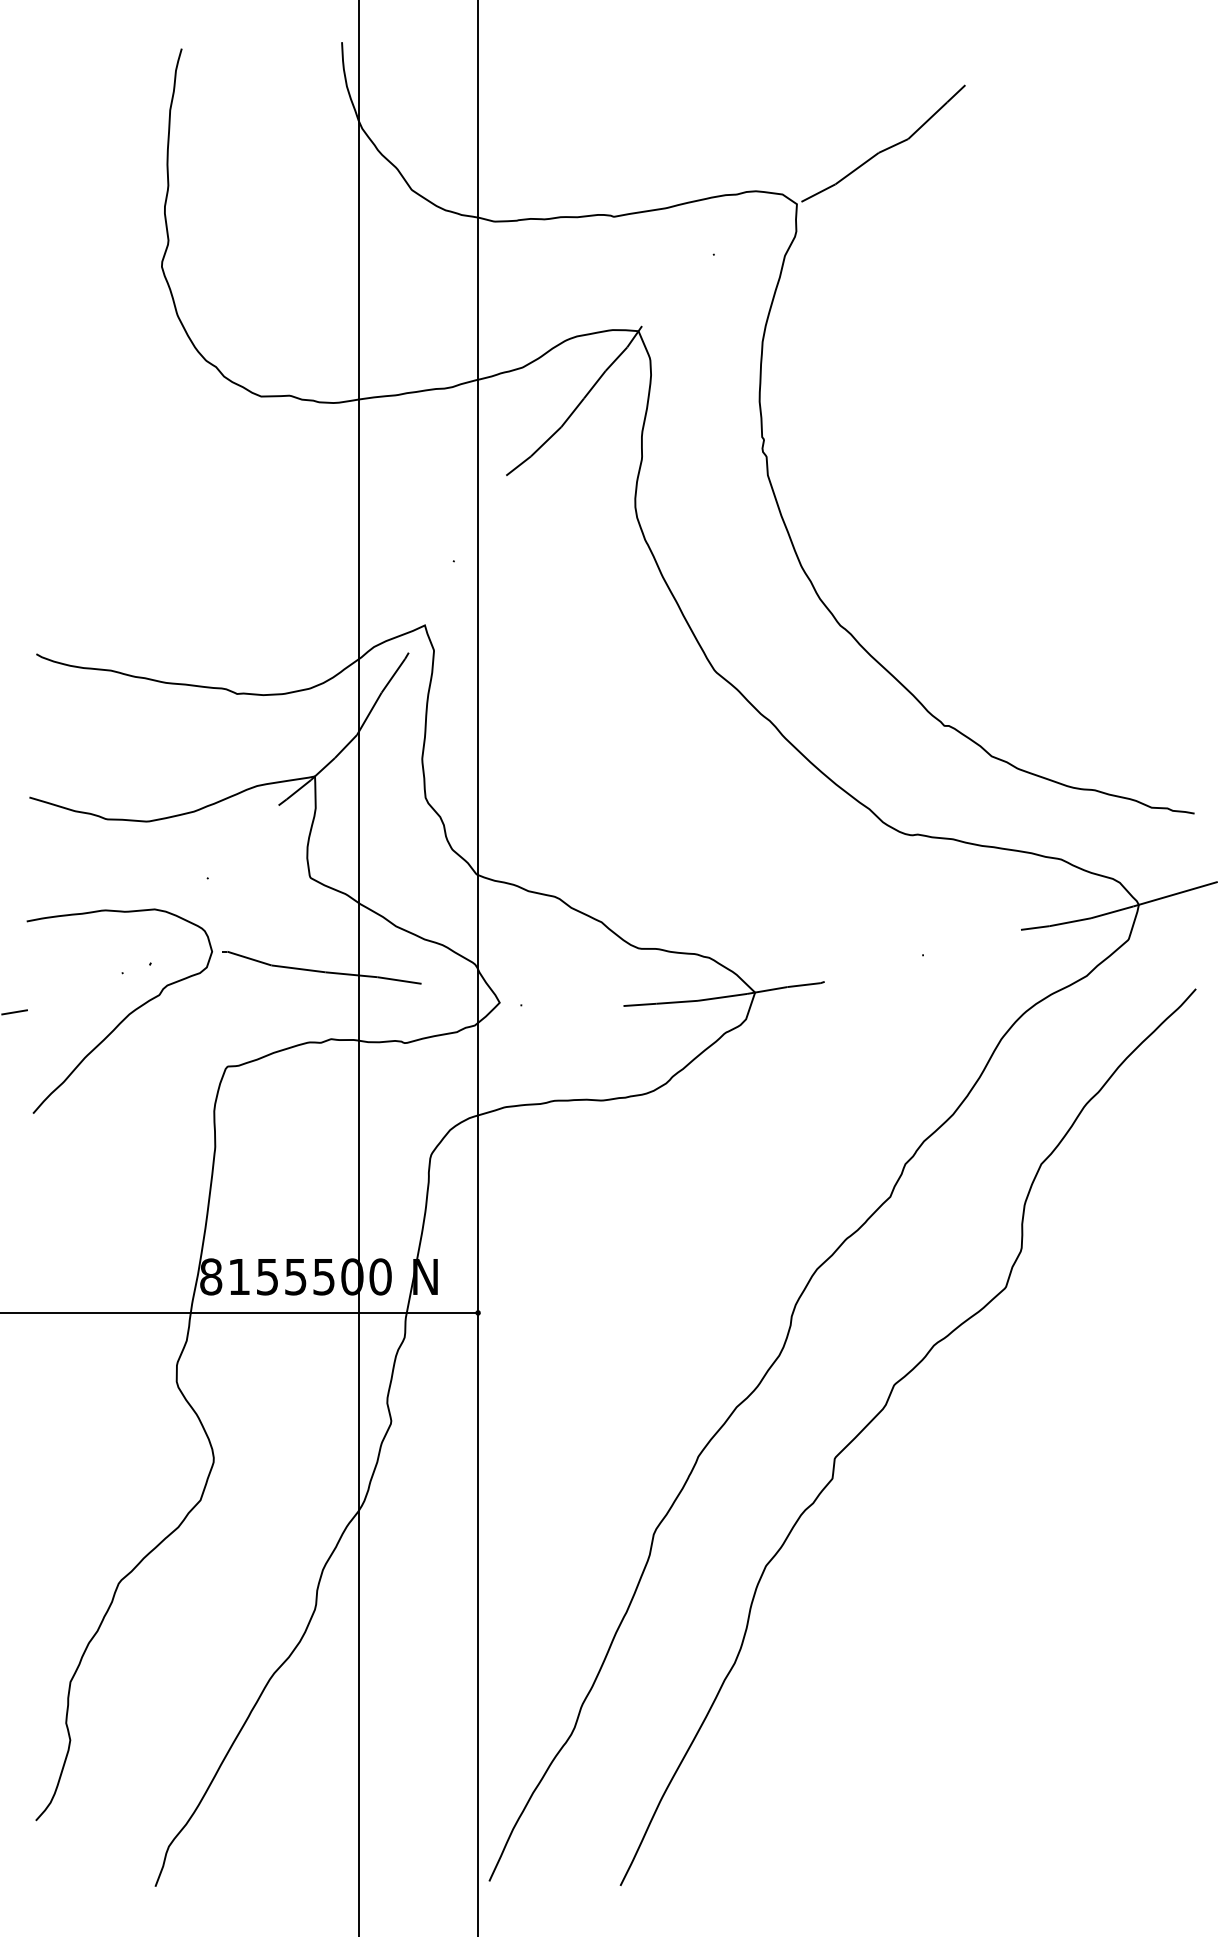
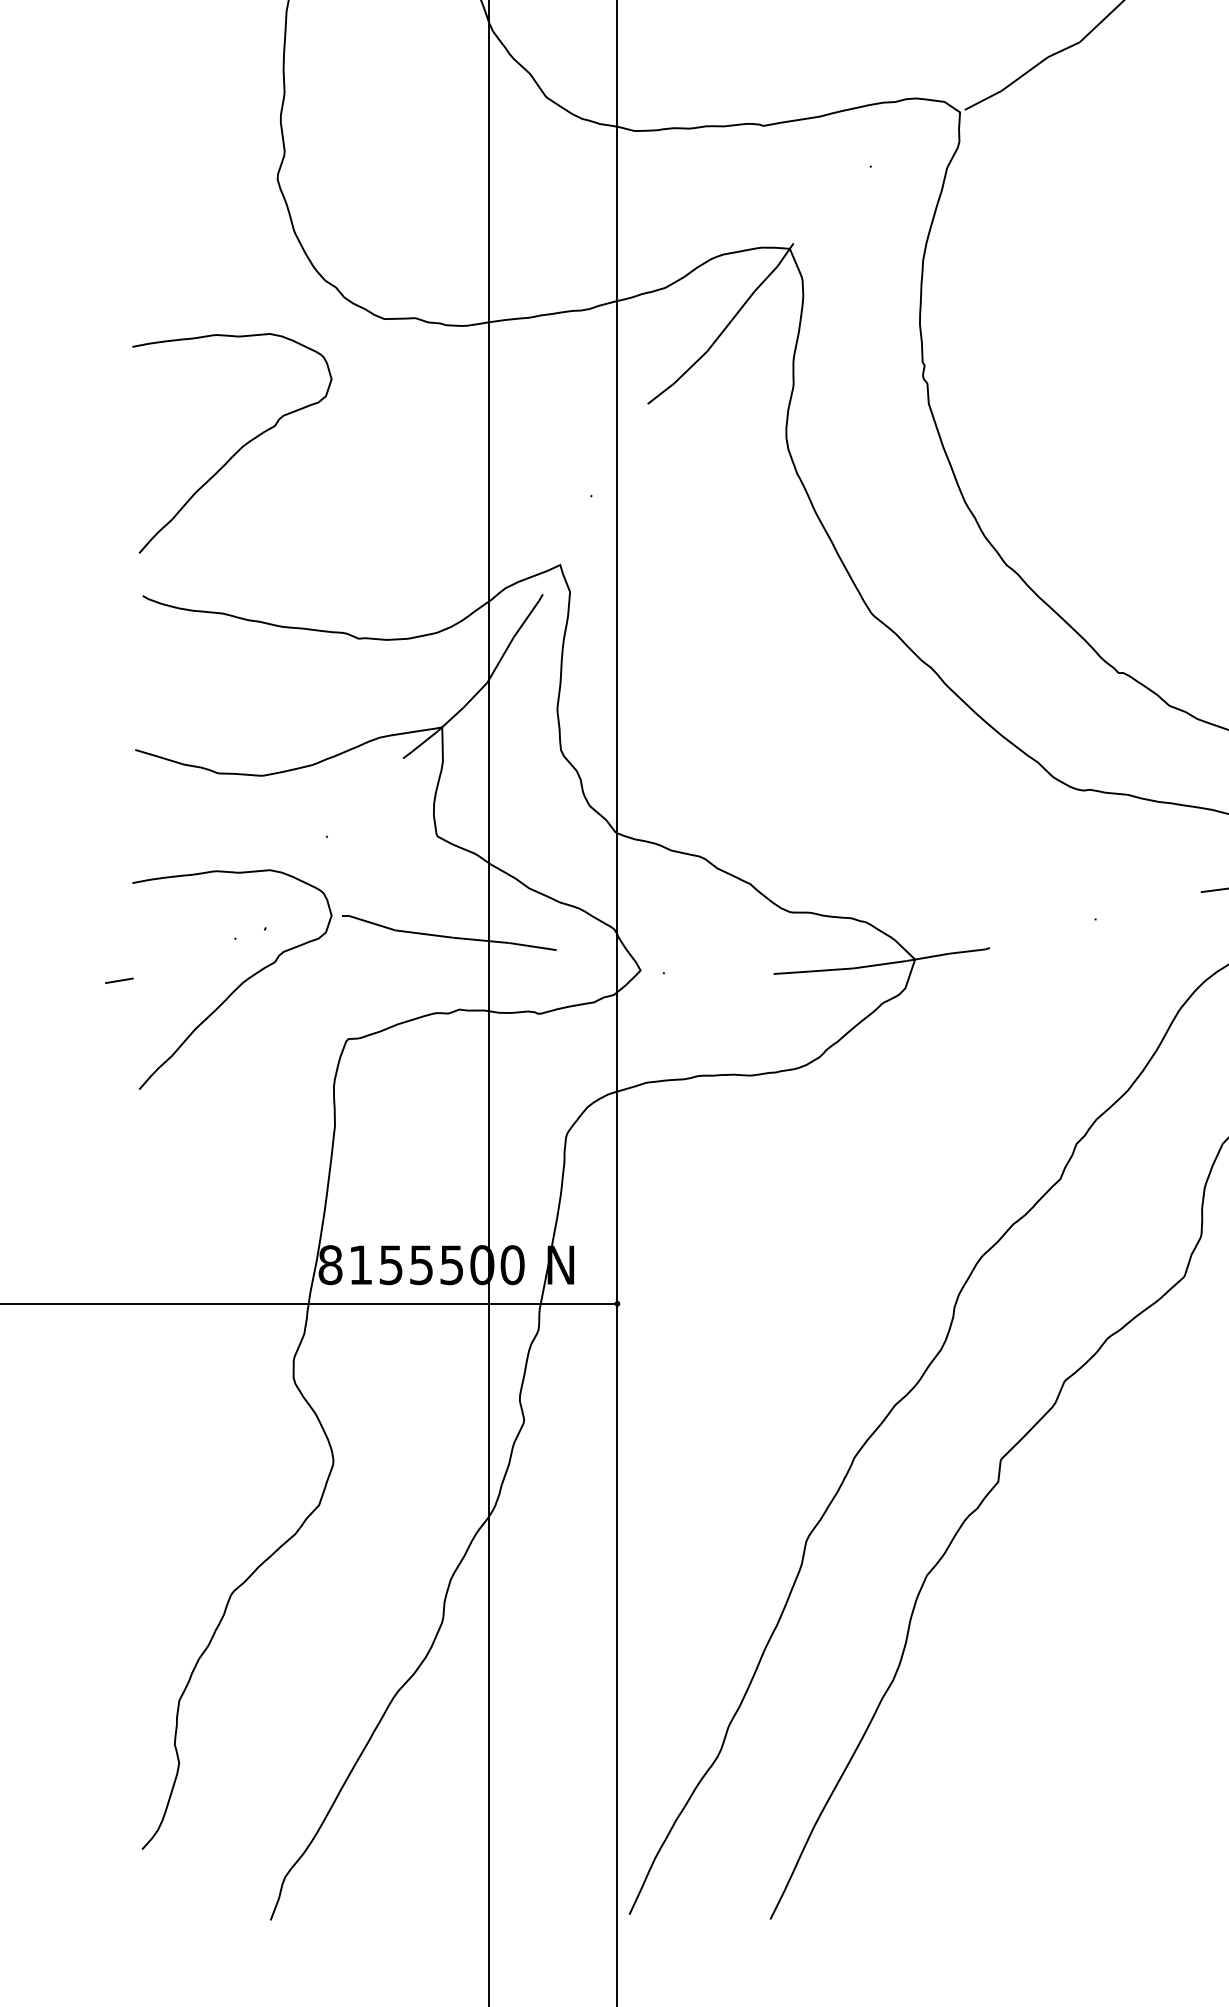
curve: (125, 517) -> (238, 449), added

